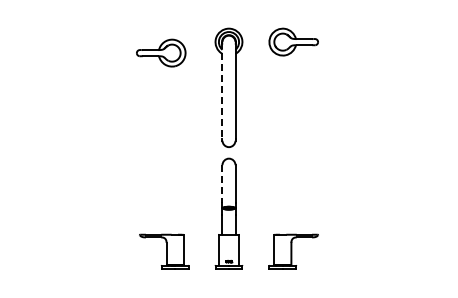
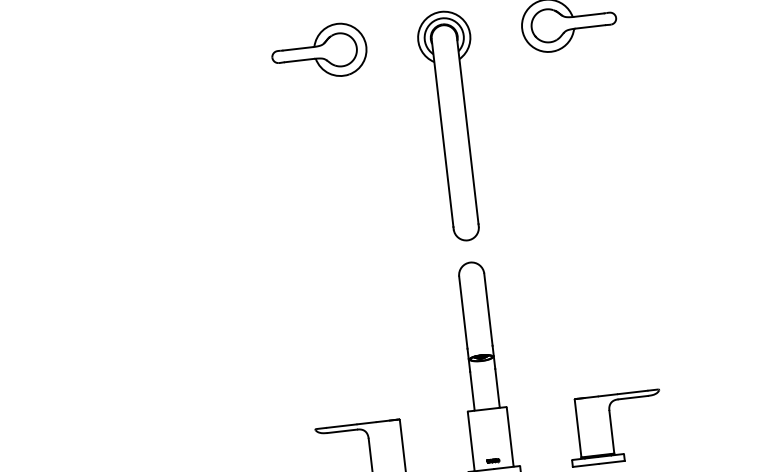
part: (161, 52) -> (319, 51), moved
line: (222, 90) -> (442, 132), dashed -> solid
line: (222, 183) -> (463, 311), dashed -> solid

